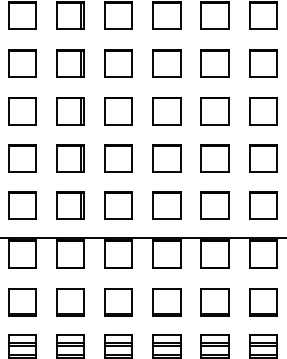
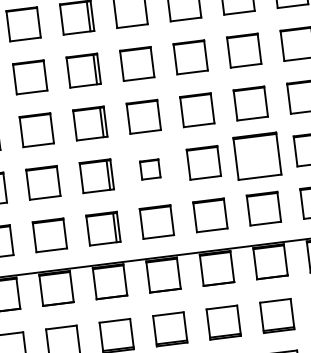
part: (118, 158) -> (150, 169), size x0.6
part: (214, 158) -> (256, 156), size x1.4

